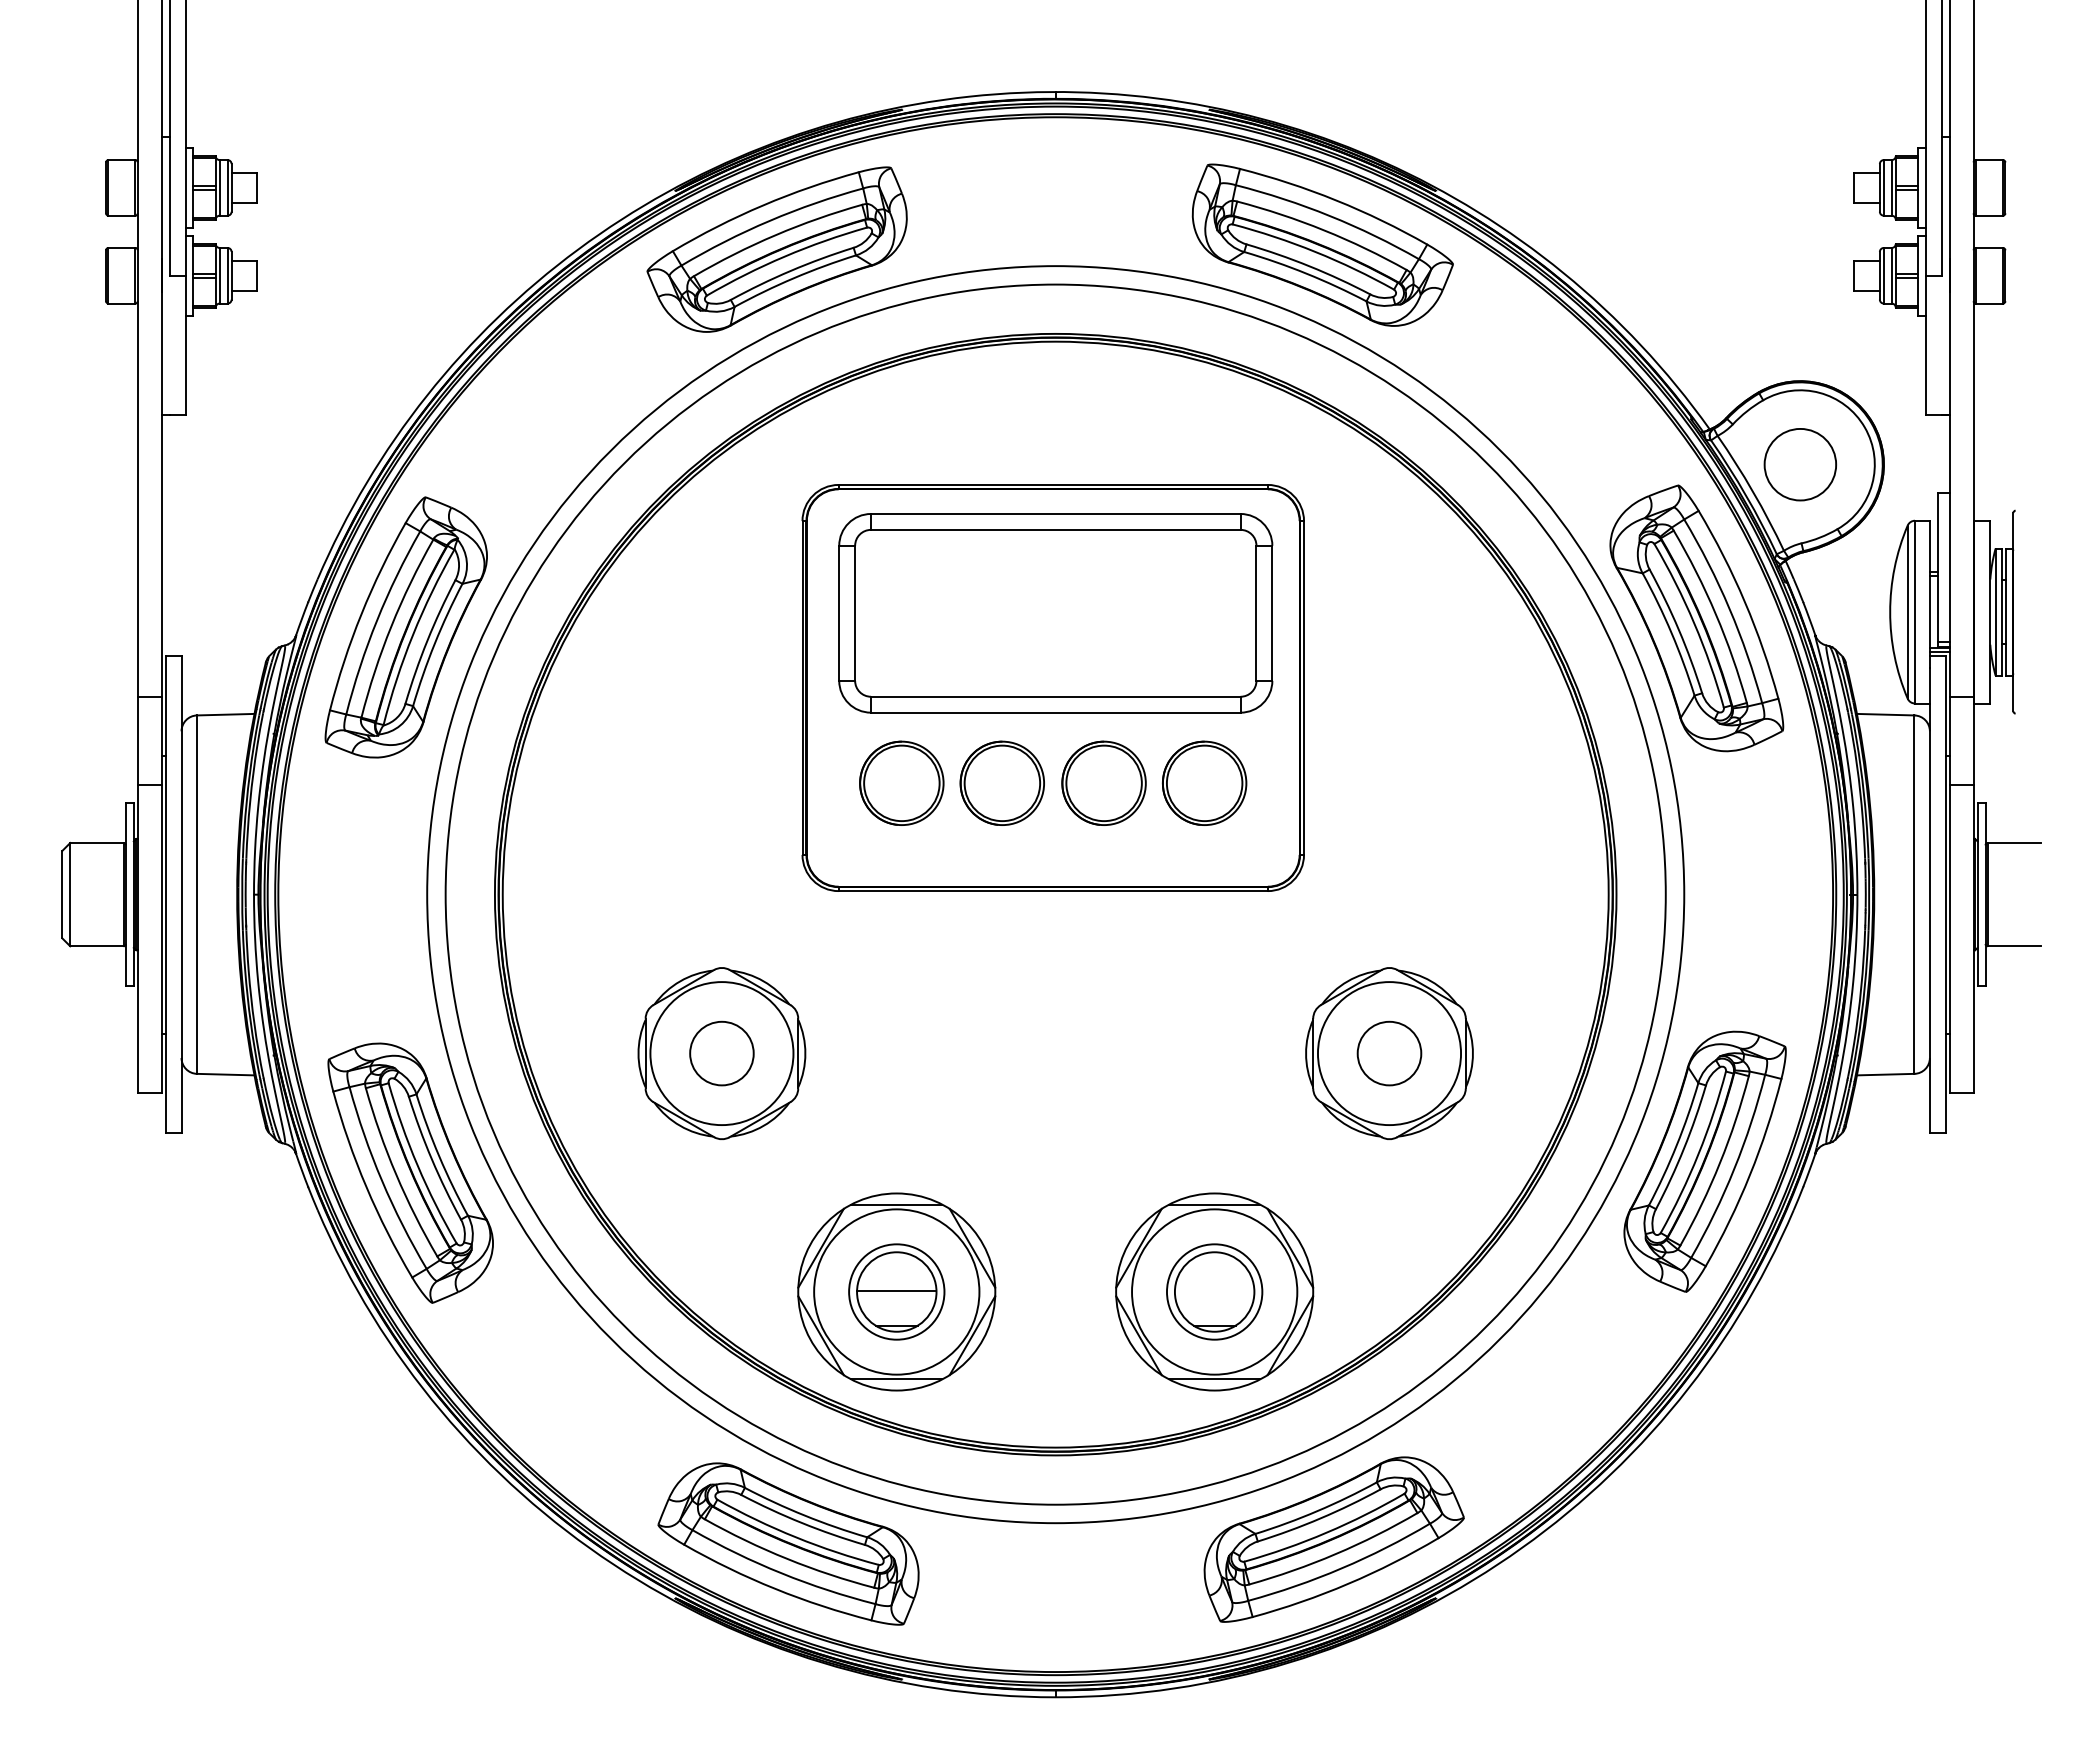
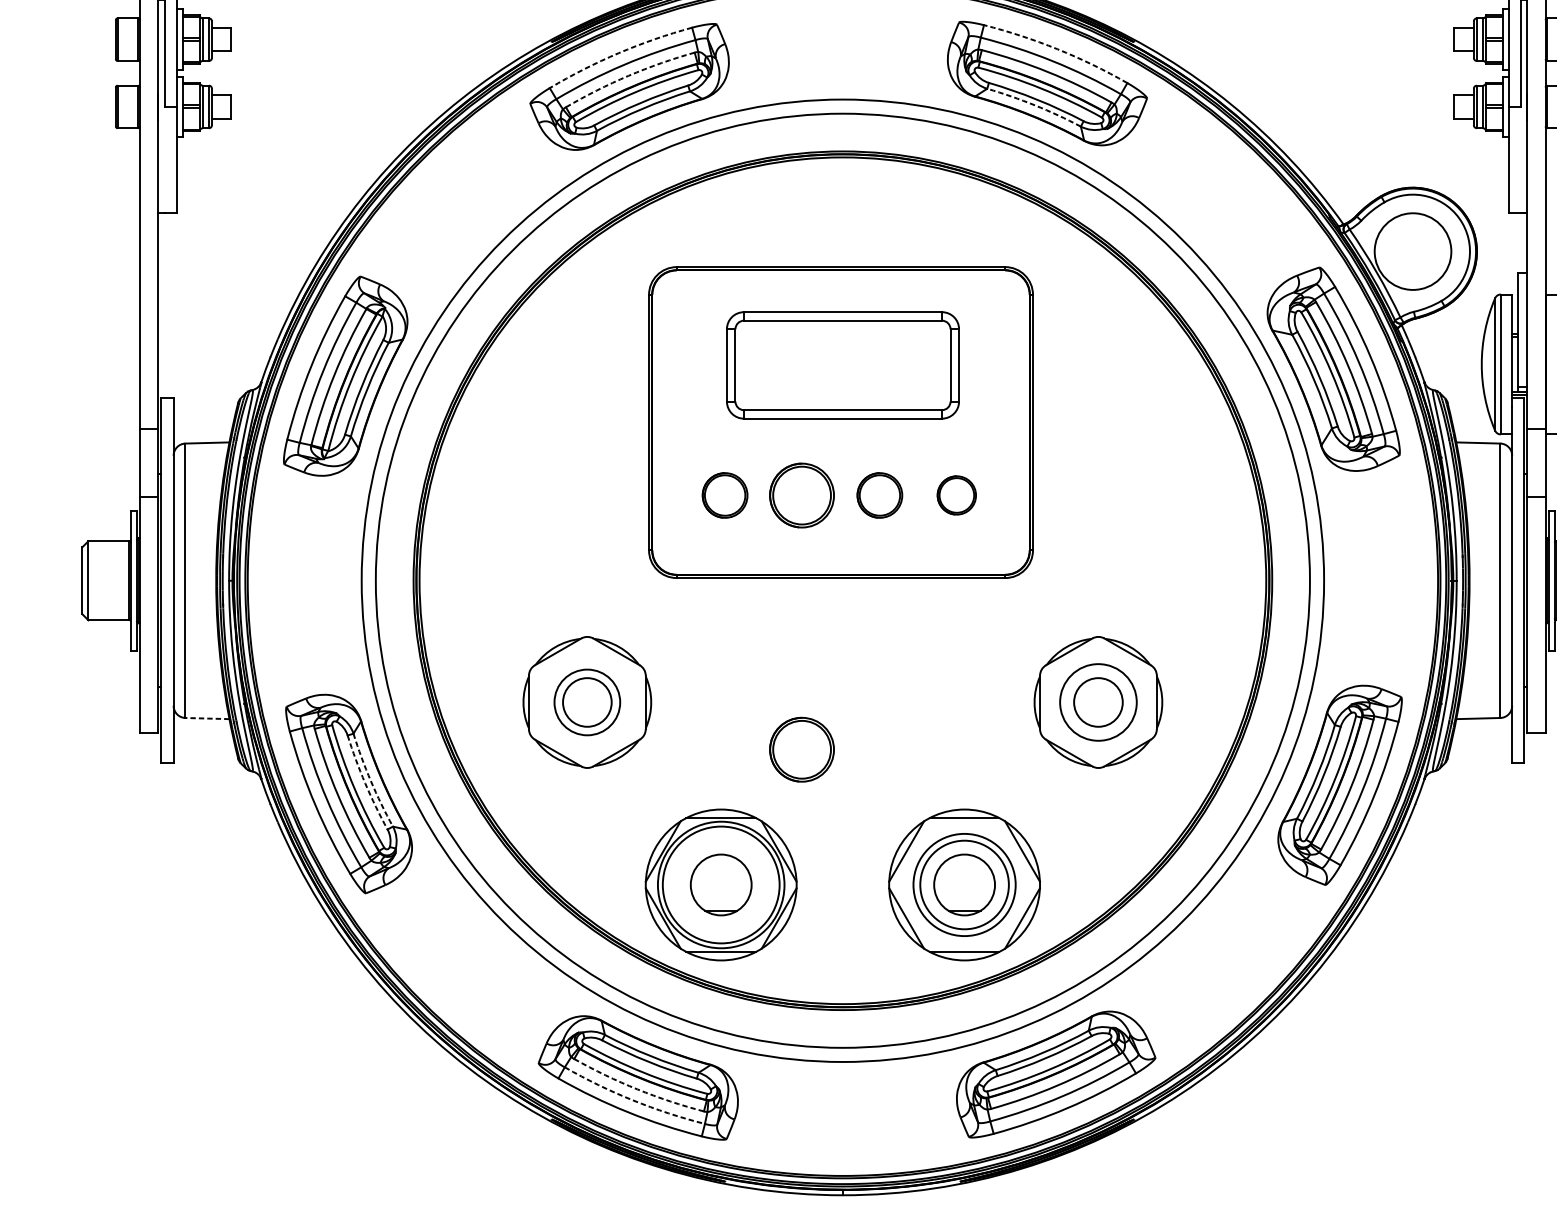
arc: (1336, 200) -> (1057, 49), solid -> dashed
arc: (763, 205) -> (619, 53), solid -> dashed
arc: (775, 235) -> (628, 76), solid -> dashed
arc: (1306, 273) -> (1034, 105), solid -> dashed
circle: (1800, 464) -> (1413, 251), size x1.4
part: (1055, 613) -> (842, 365), size x0.7
part: (901, 782) -> (724, 494), size x0.7
part: (1103, 782) -> (879, 494), size x0.7
part: (1204, 782) -> (956, 494), size x0.6
circle: (721, 1053) -> (587, 702), size x0.6
circle: (1389, 1053) -> (1098, 702), size x0.7
line: (225, 1074) -> (207, 718), solid -> dashed
part: (1001, 1114) -> (801, 749), added
arc: (439, 1156) -> (371, 781), solid -> dashed
arc: (431, 1159) -> (364, 783), solid -> dashed
line: (896, 1290) -> (721, 883), removed
circle: (896, 1291) -> (721, 884), size x1.6
circle: (1214, 1291) -> (964, 884), size x0.7
circle: (1214, 1291) -> (964, 884), size x1.4
arc: (787, 1558) -> (637, 1089), solid -> dashed
arc: (781, 1573) -> (632, 1100), solid -> dashed

